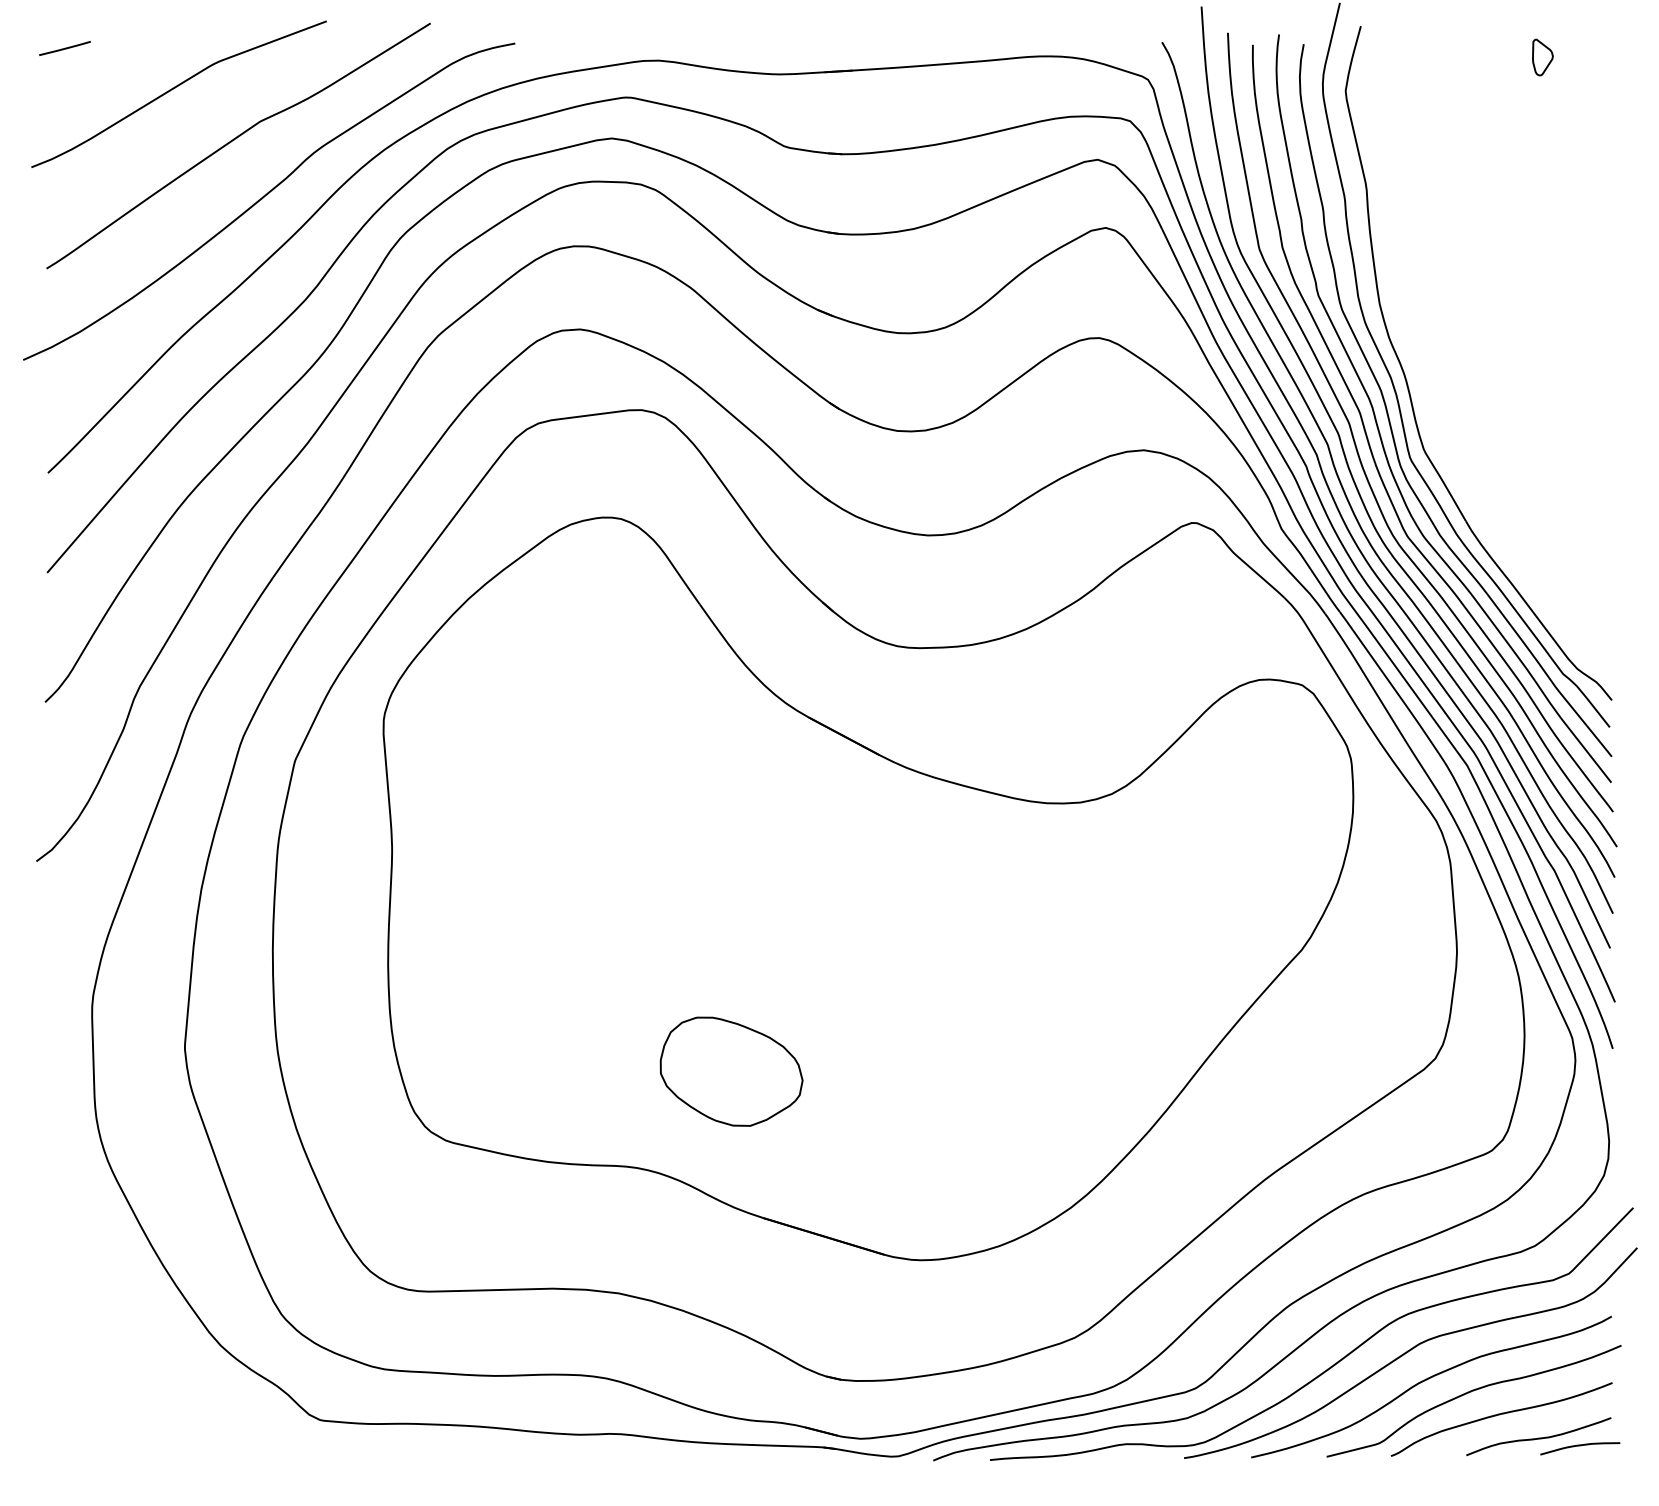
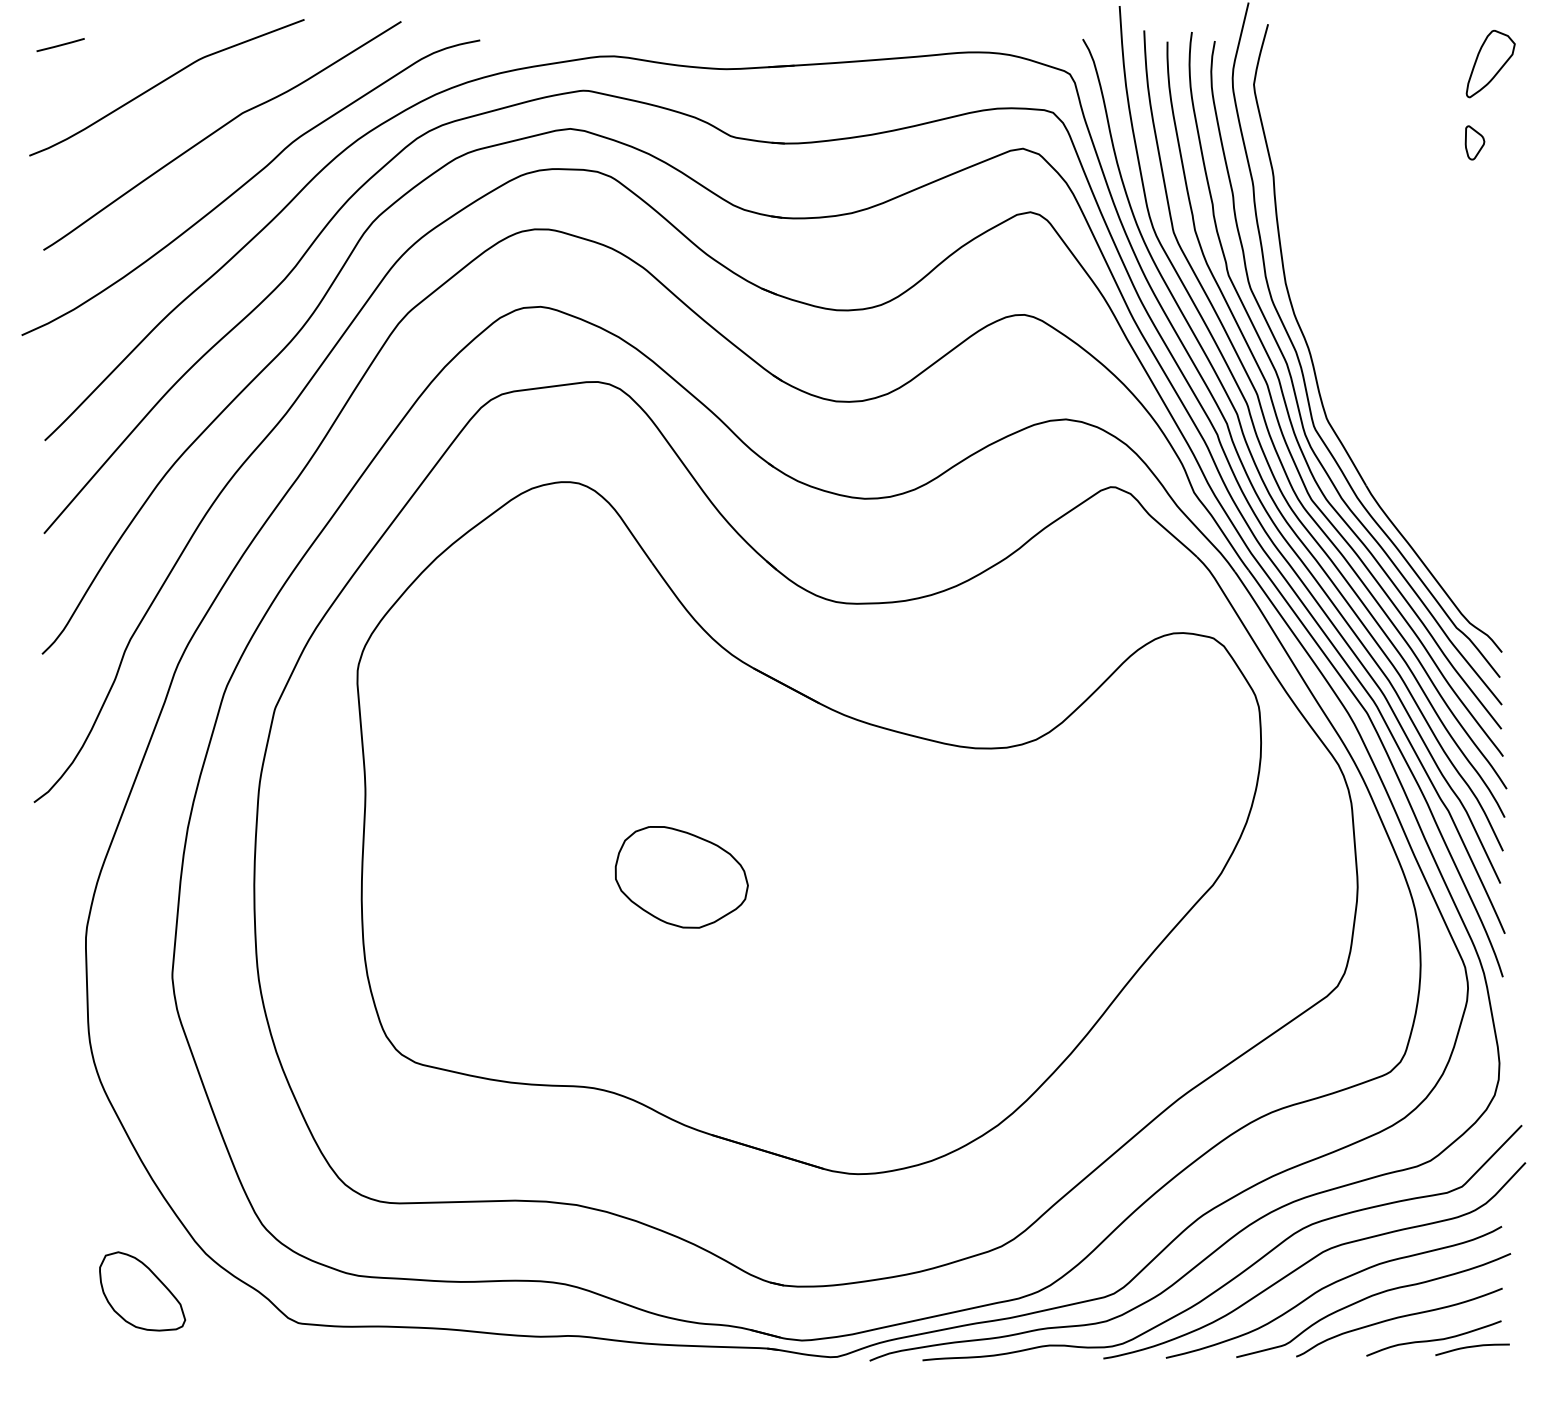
part: (1542, 57) -> (1474, 142), moved
part: (1599, 68) -> (1490, 63), added
part: (731, 1071) -> (681, 877), moved
part: (152, 1386) -> (142, 1291), added

